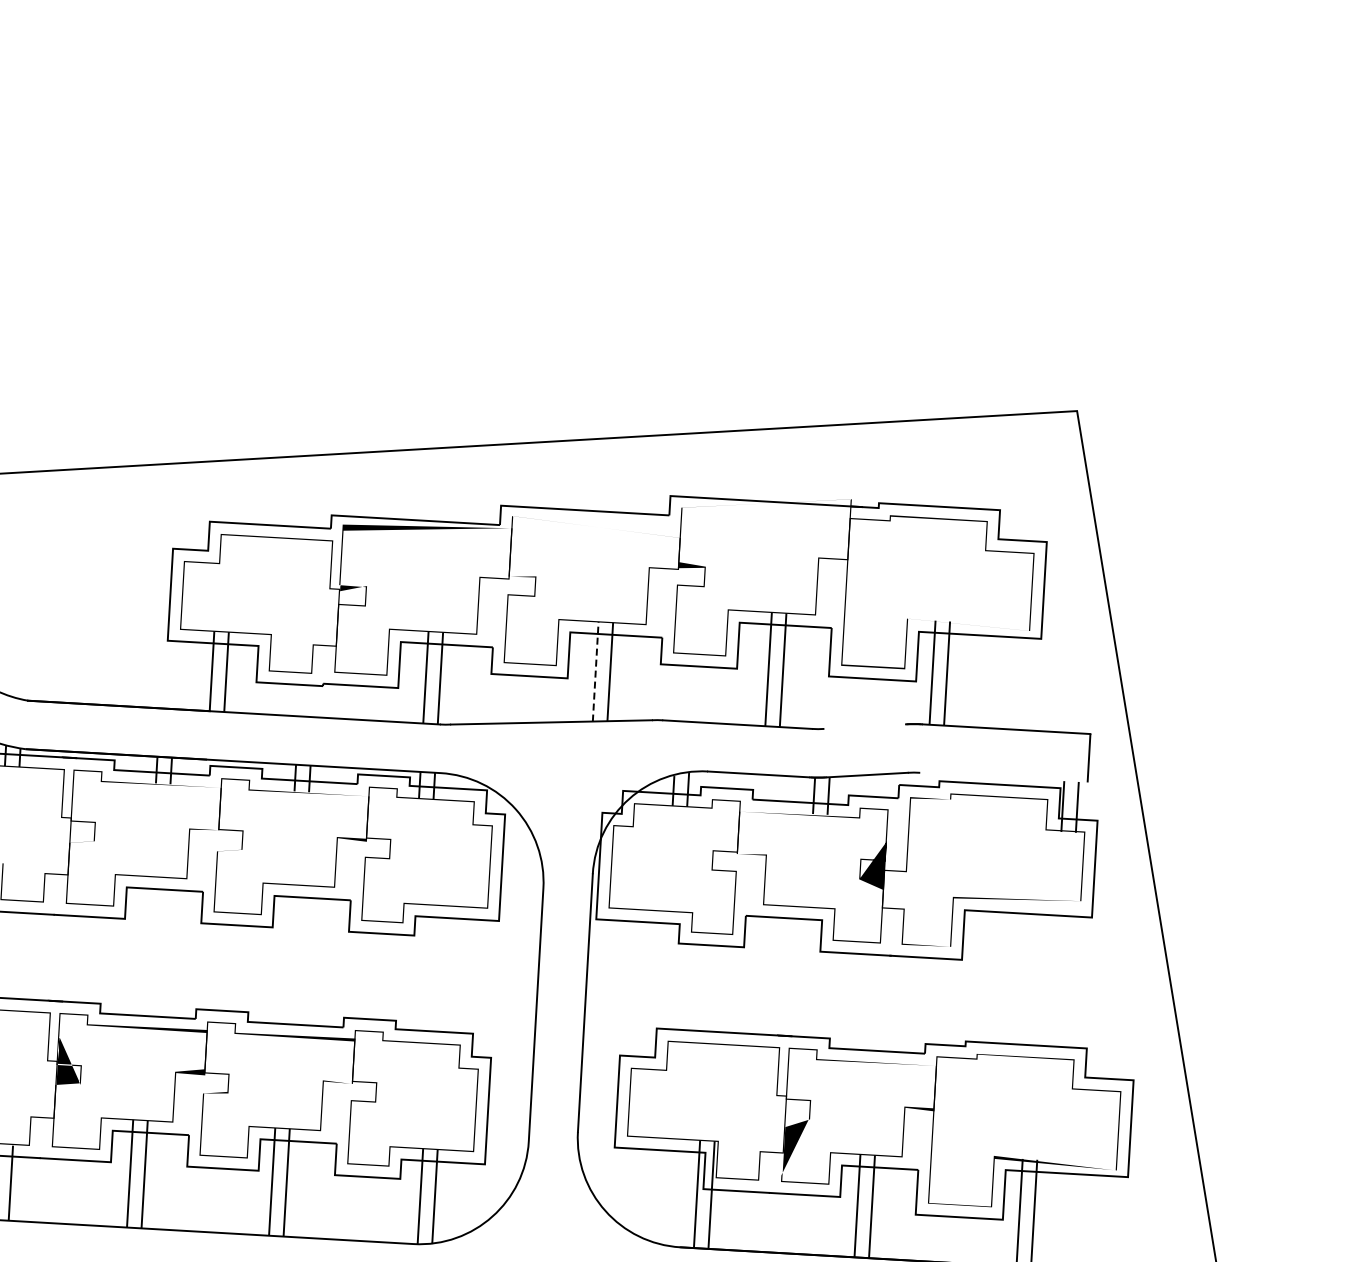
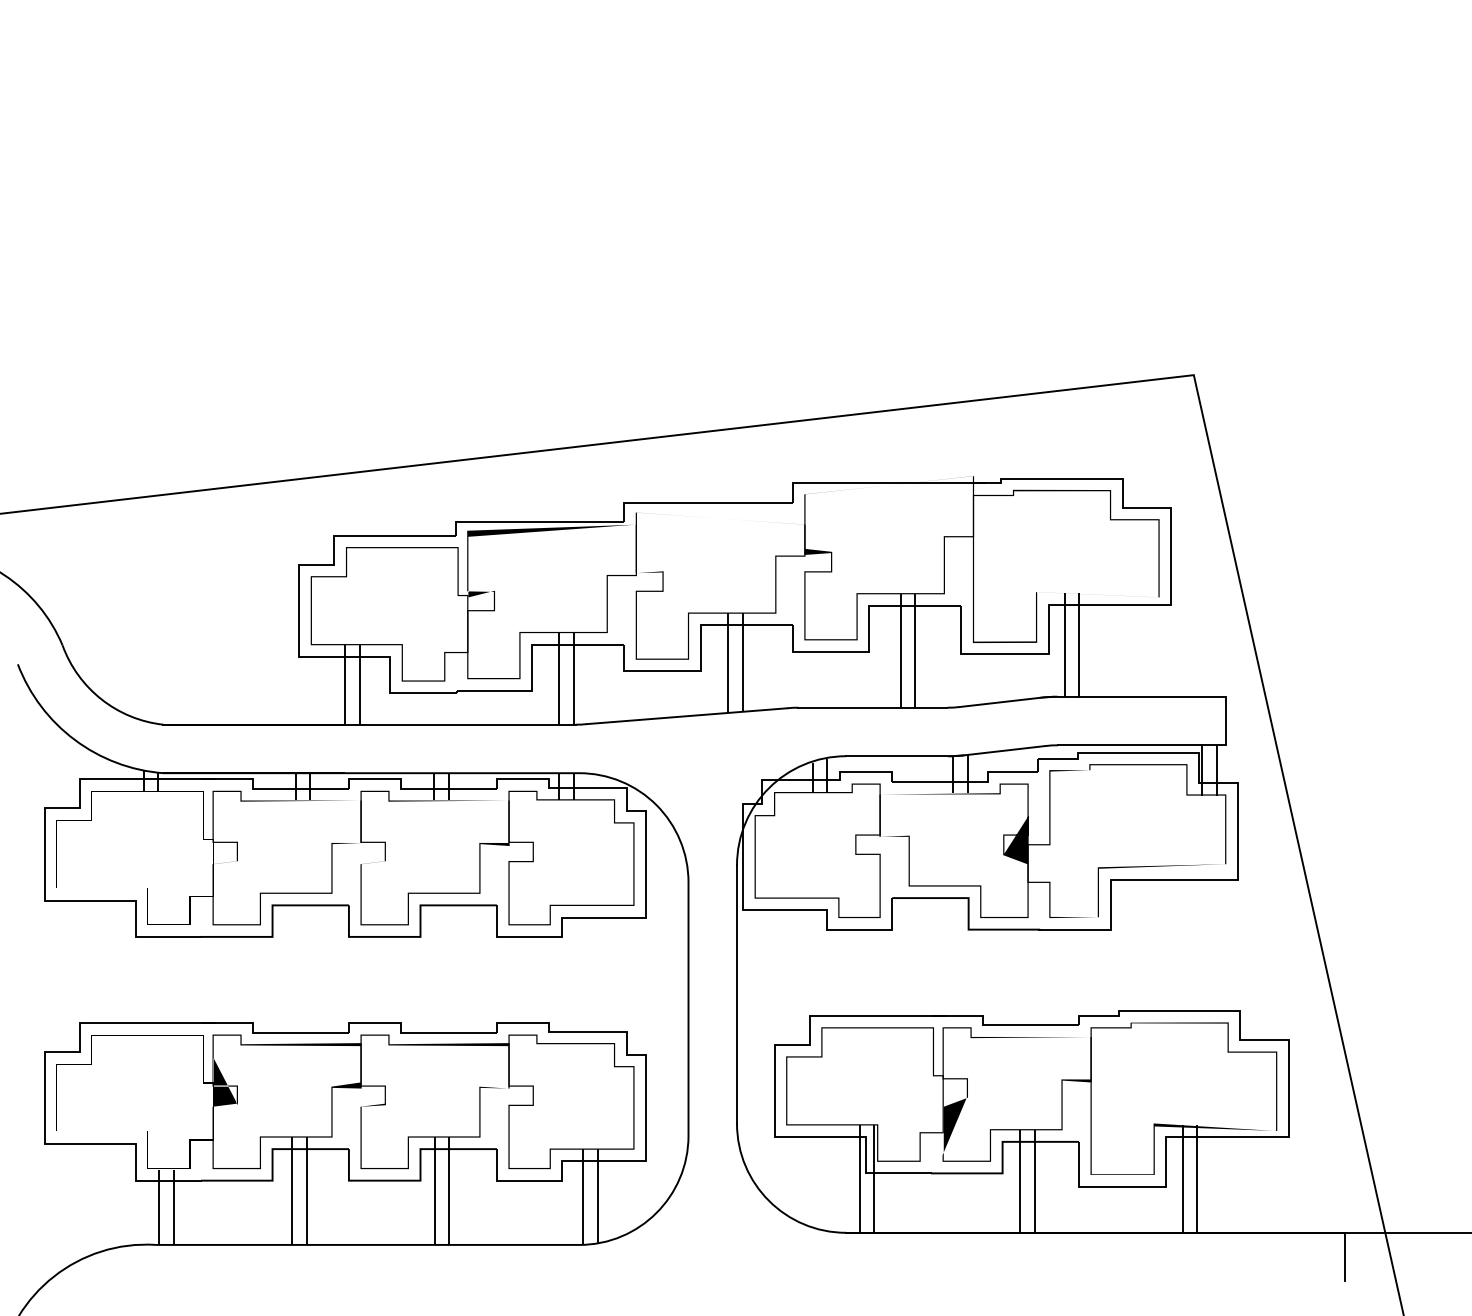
line: (595, 672) -> (728, 663), dashed -> solid
line: (864, 726) -> (999, 702), added
line: (1003, 777) -> (1141, 745), added

